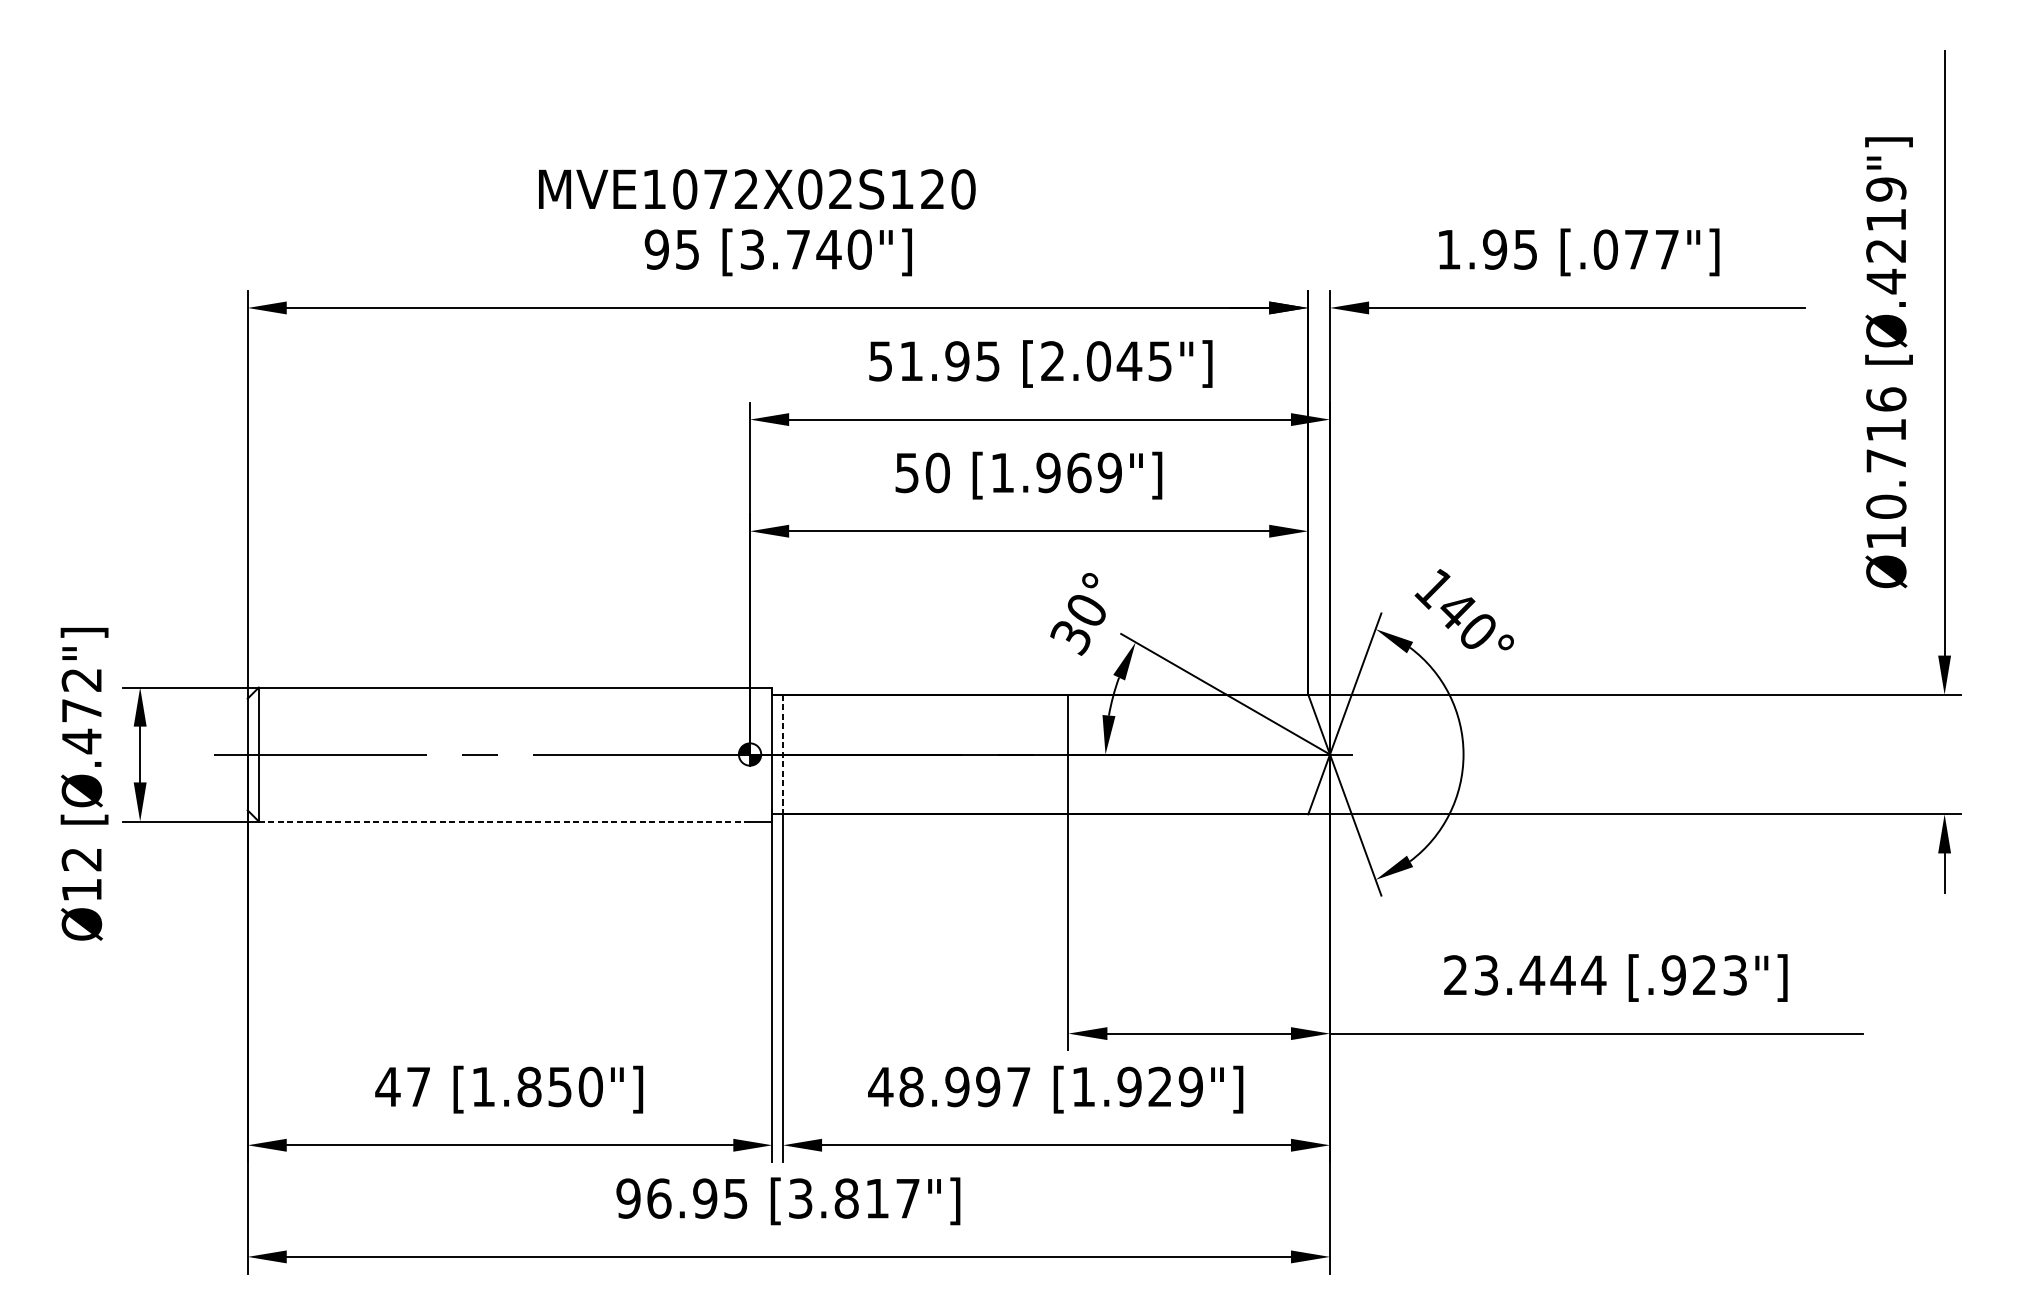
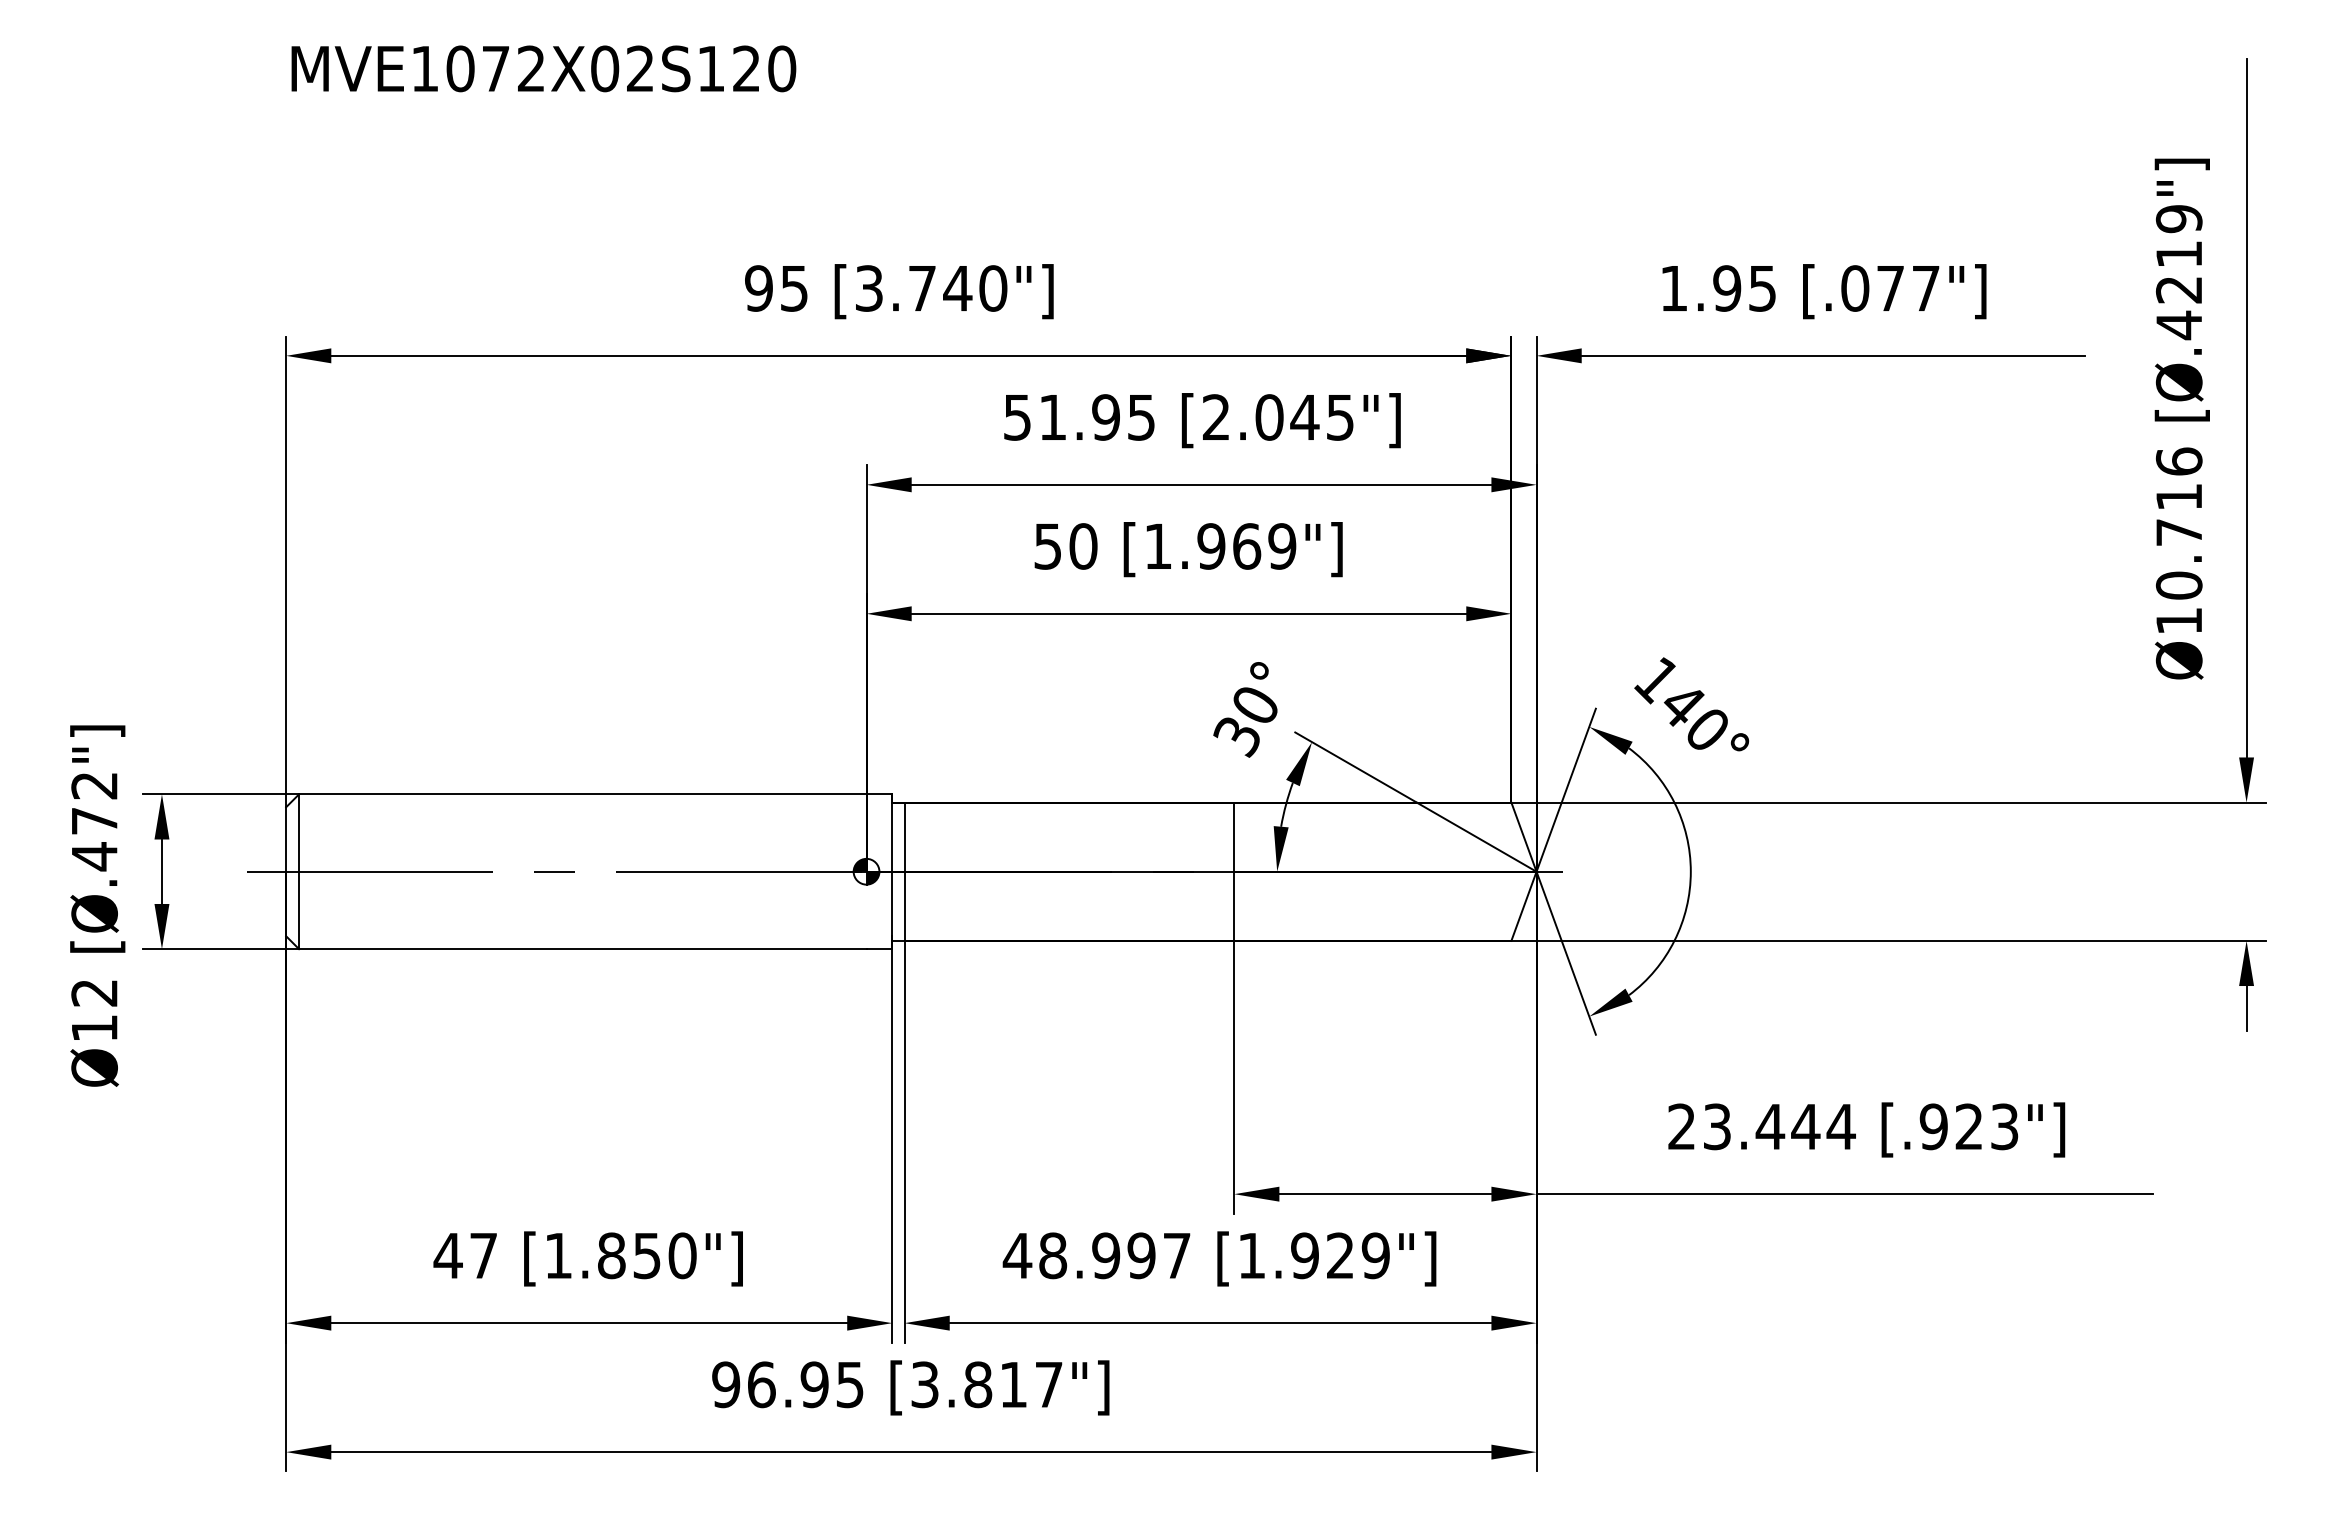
text: (756, 189) -> (543, 68), moved
line: (782, 755) -> (904, 872), dashed -> solid
line: (504, 821) -> (582, 949), dashed -> solid

